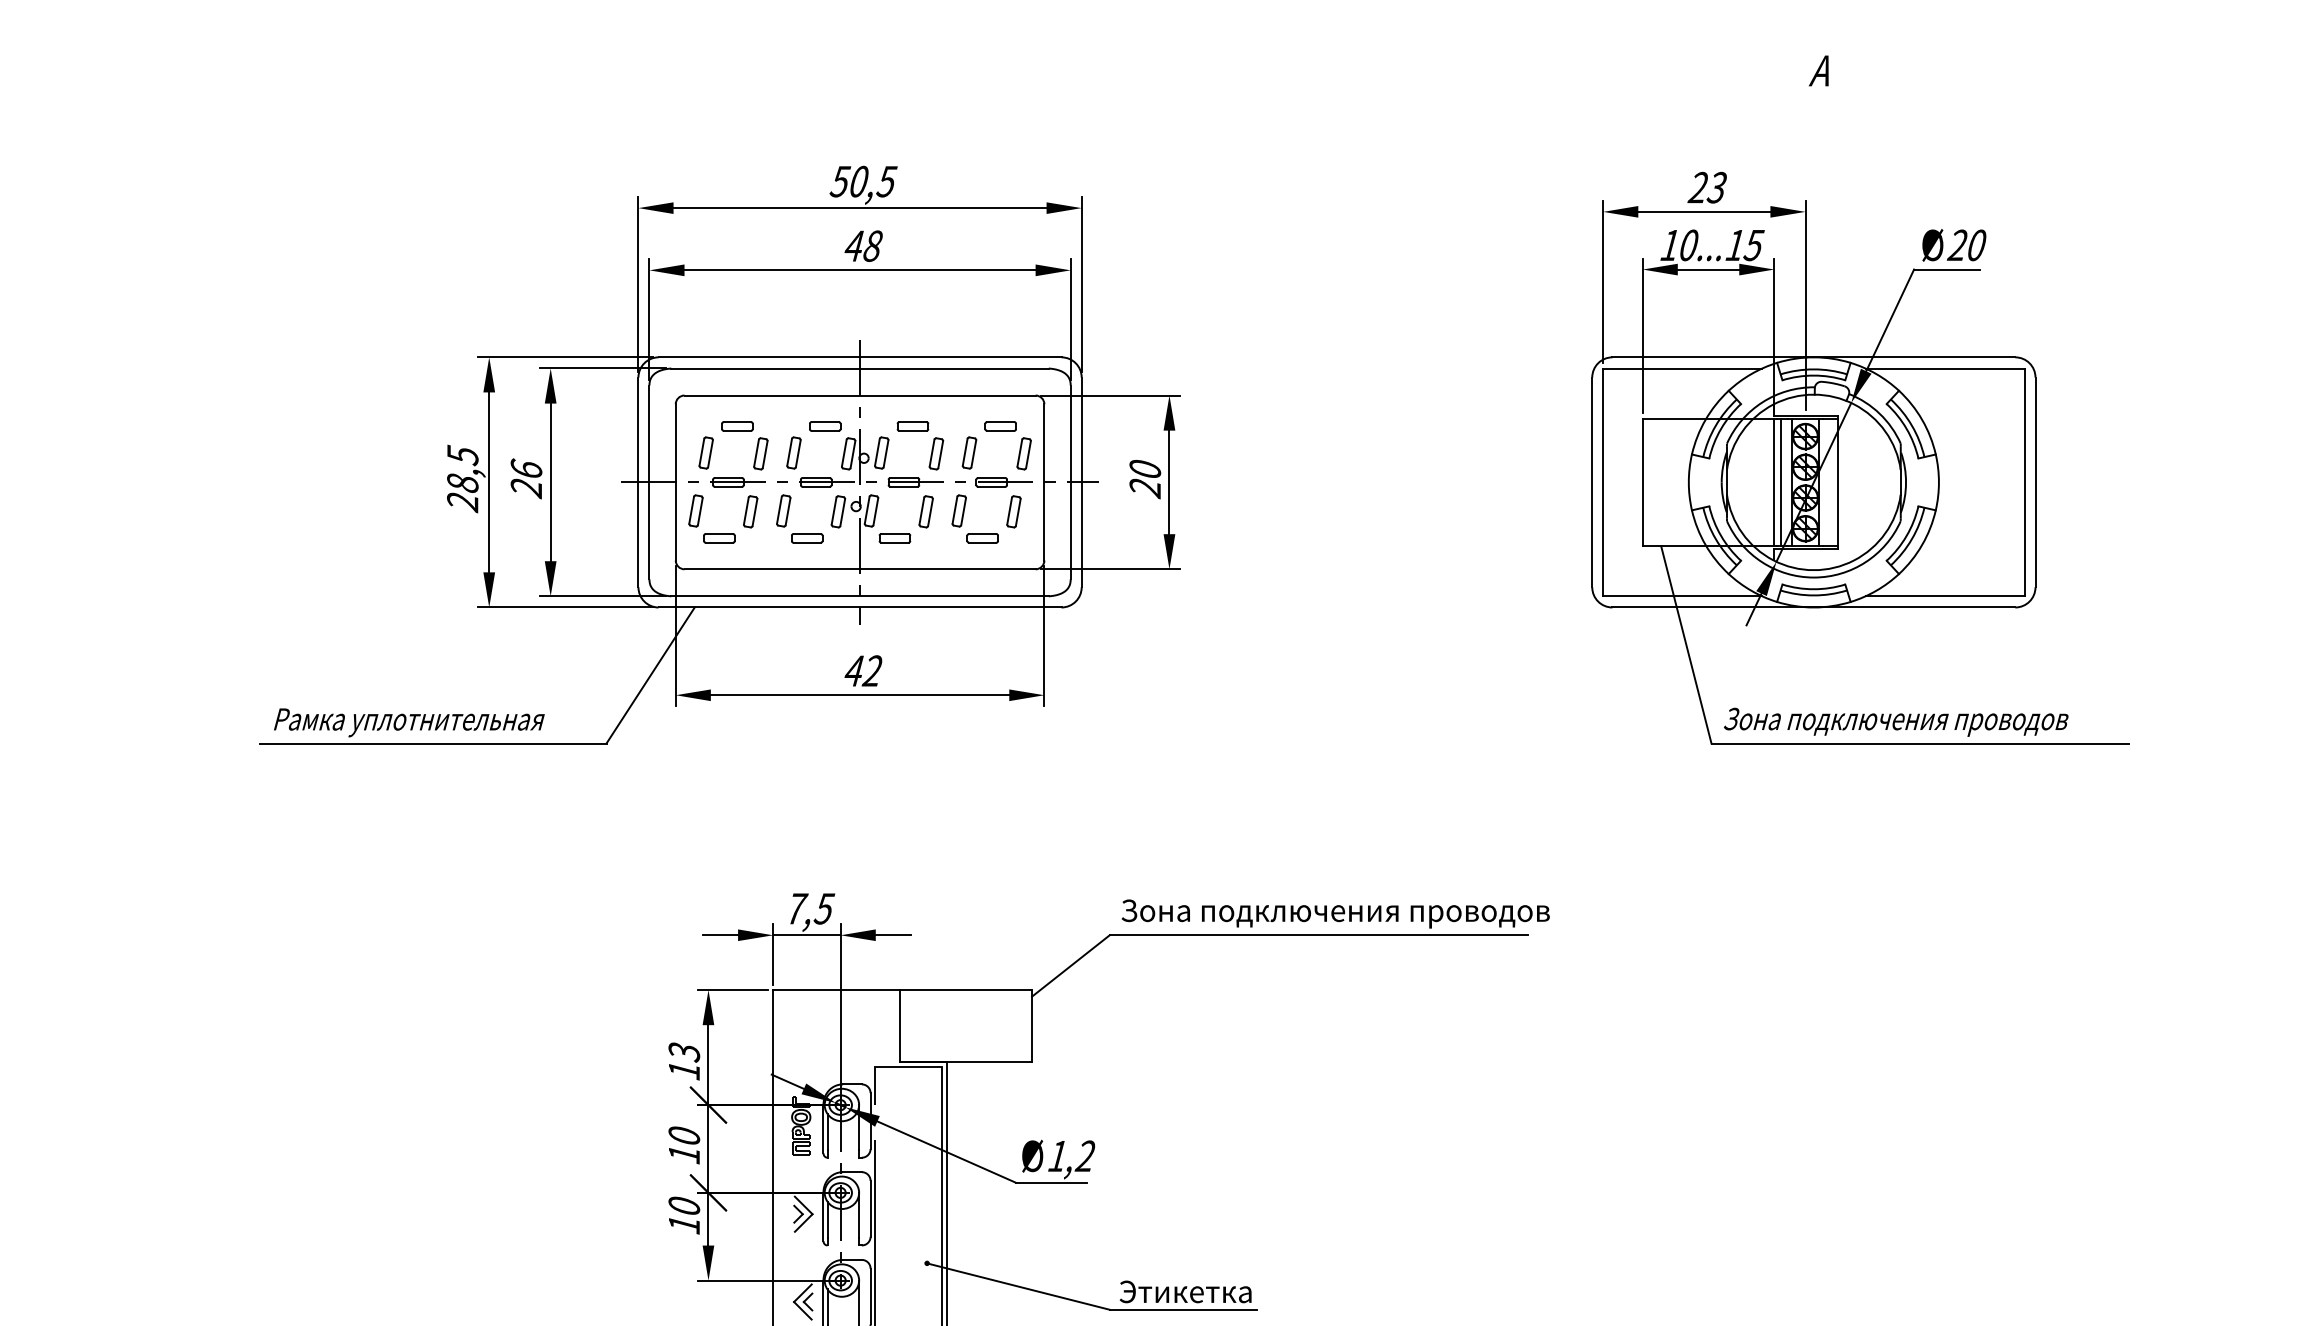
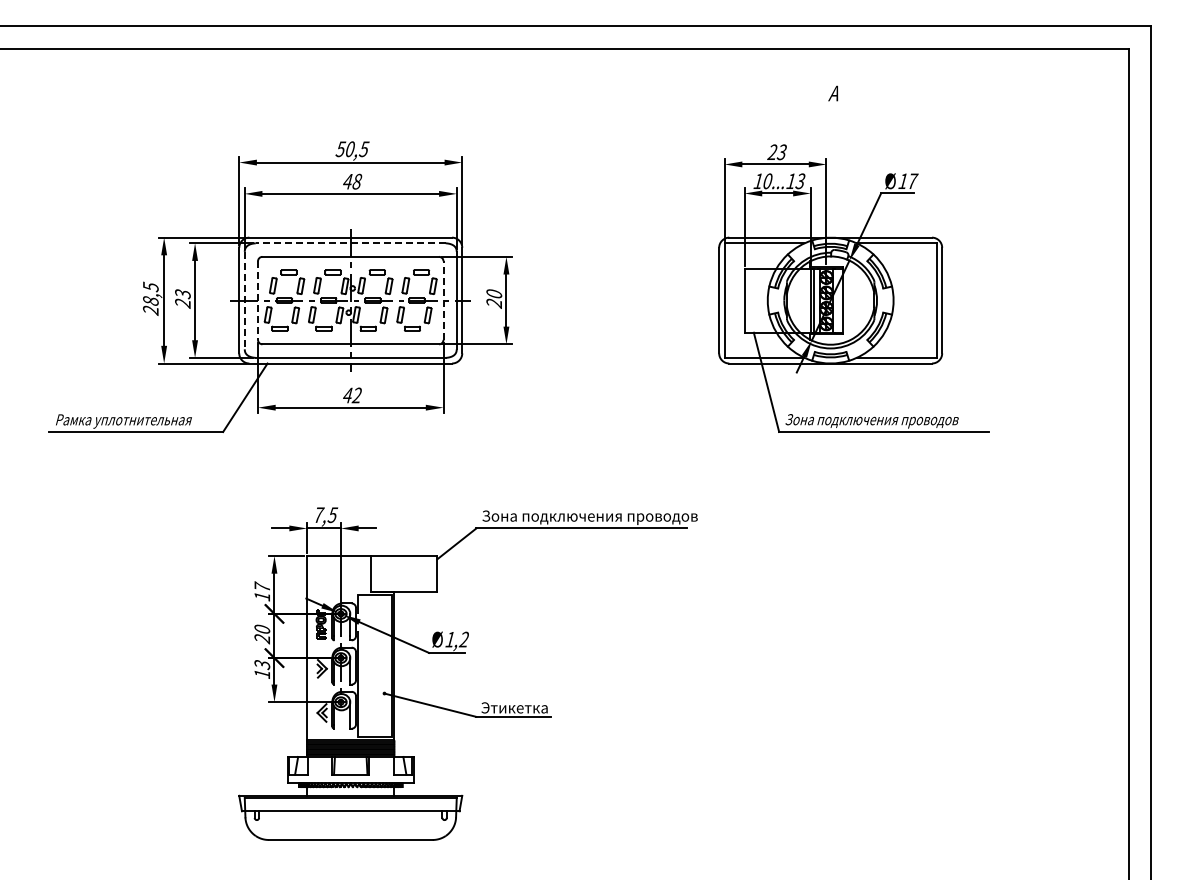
text: (1753, 243) -> (800, 180), 10...15 -> 10...13
text: (1966, 245) -> (907, 181), 20 -> 17
line: (859, 368) -> (350, 243), solid -> dashed
text: (525, 468) -> (182, 293), 26 -> 23
line: (648, 482) -> (244, 300), solid -> dashed
line: (1044, 482) -> (443, 300), solid -> dashed
line: (676, 484) -> (258, 301), solid -> dashed
text: (684, 1050) -> (262, 586), 13 -> 17
text: (682, 1155) -> (261, 639), 10 -> 20
text: (684, 1207) -> (262, 665), 10 -> 13

